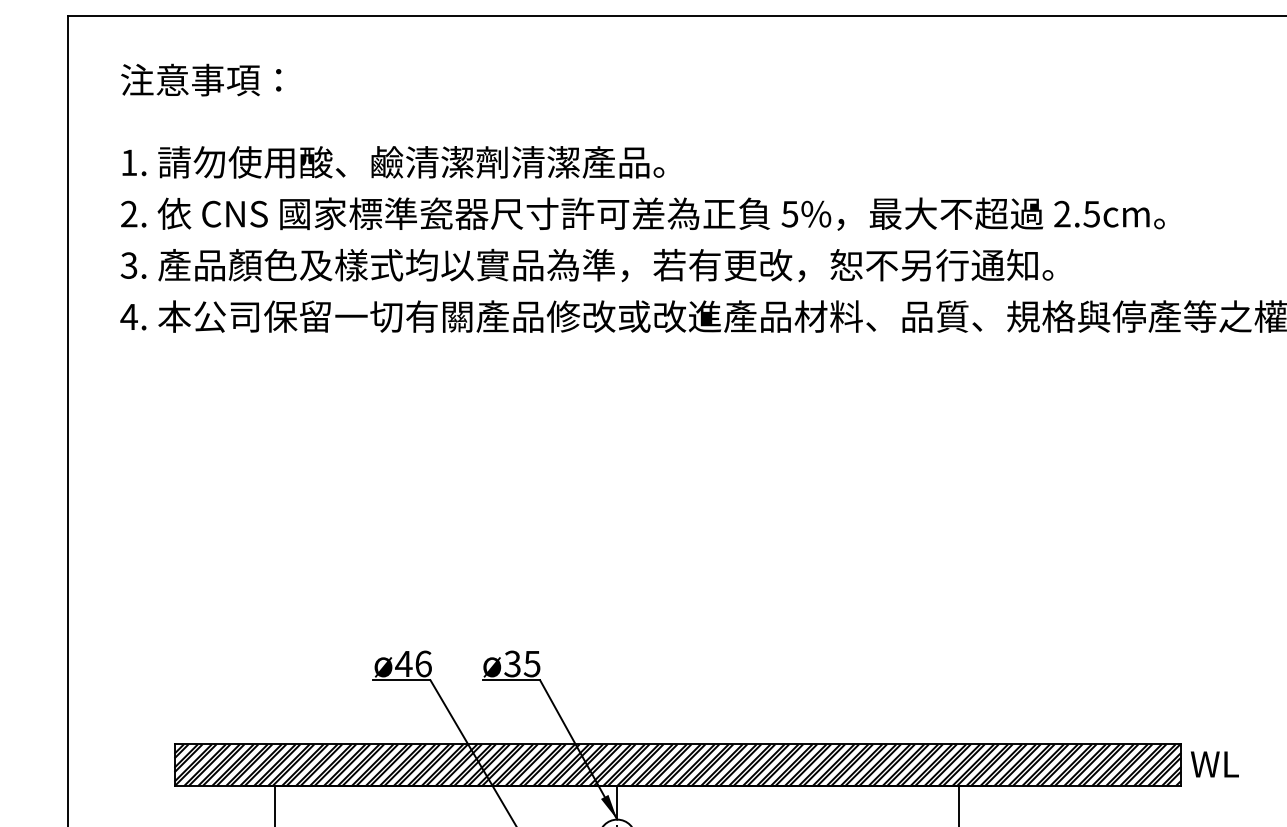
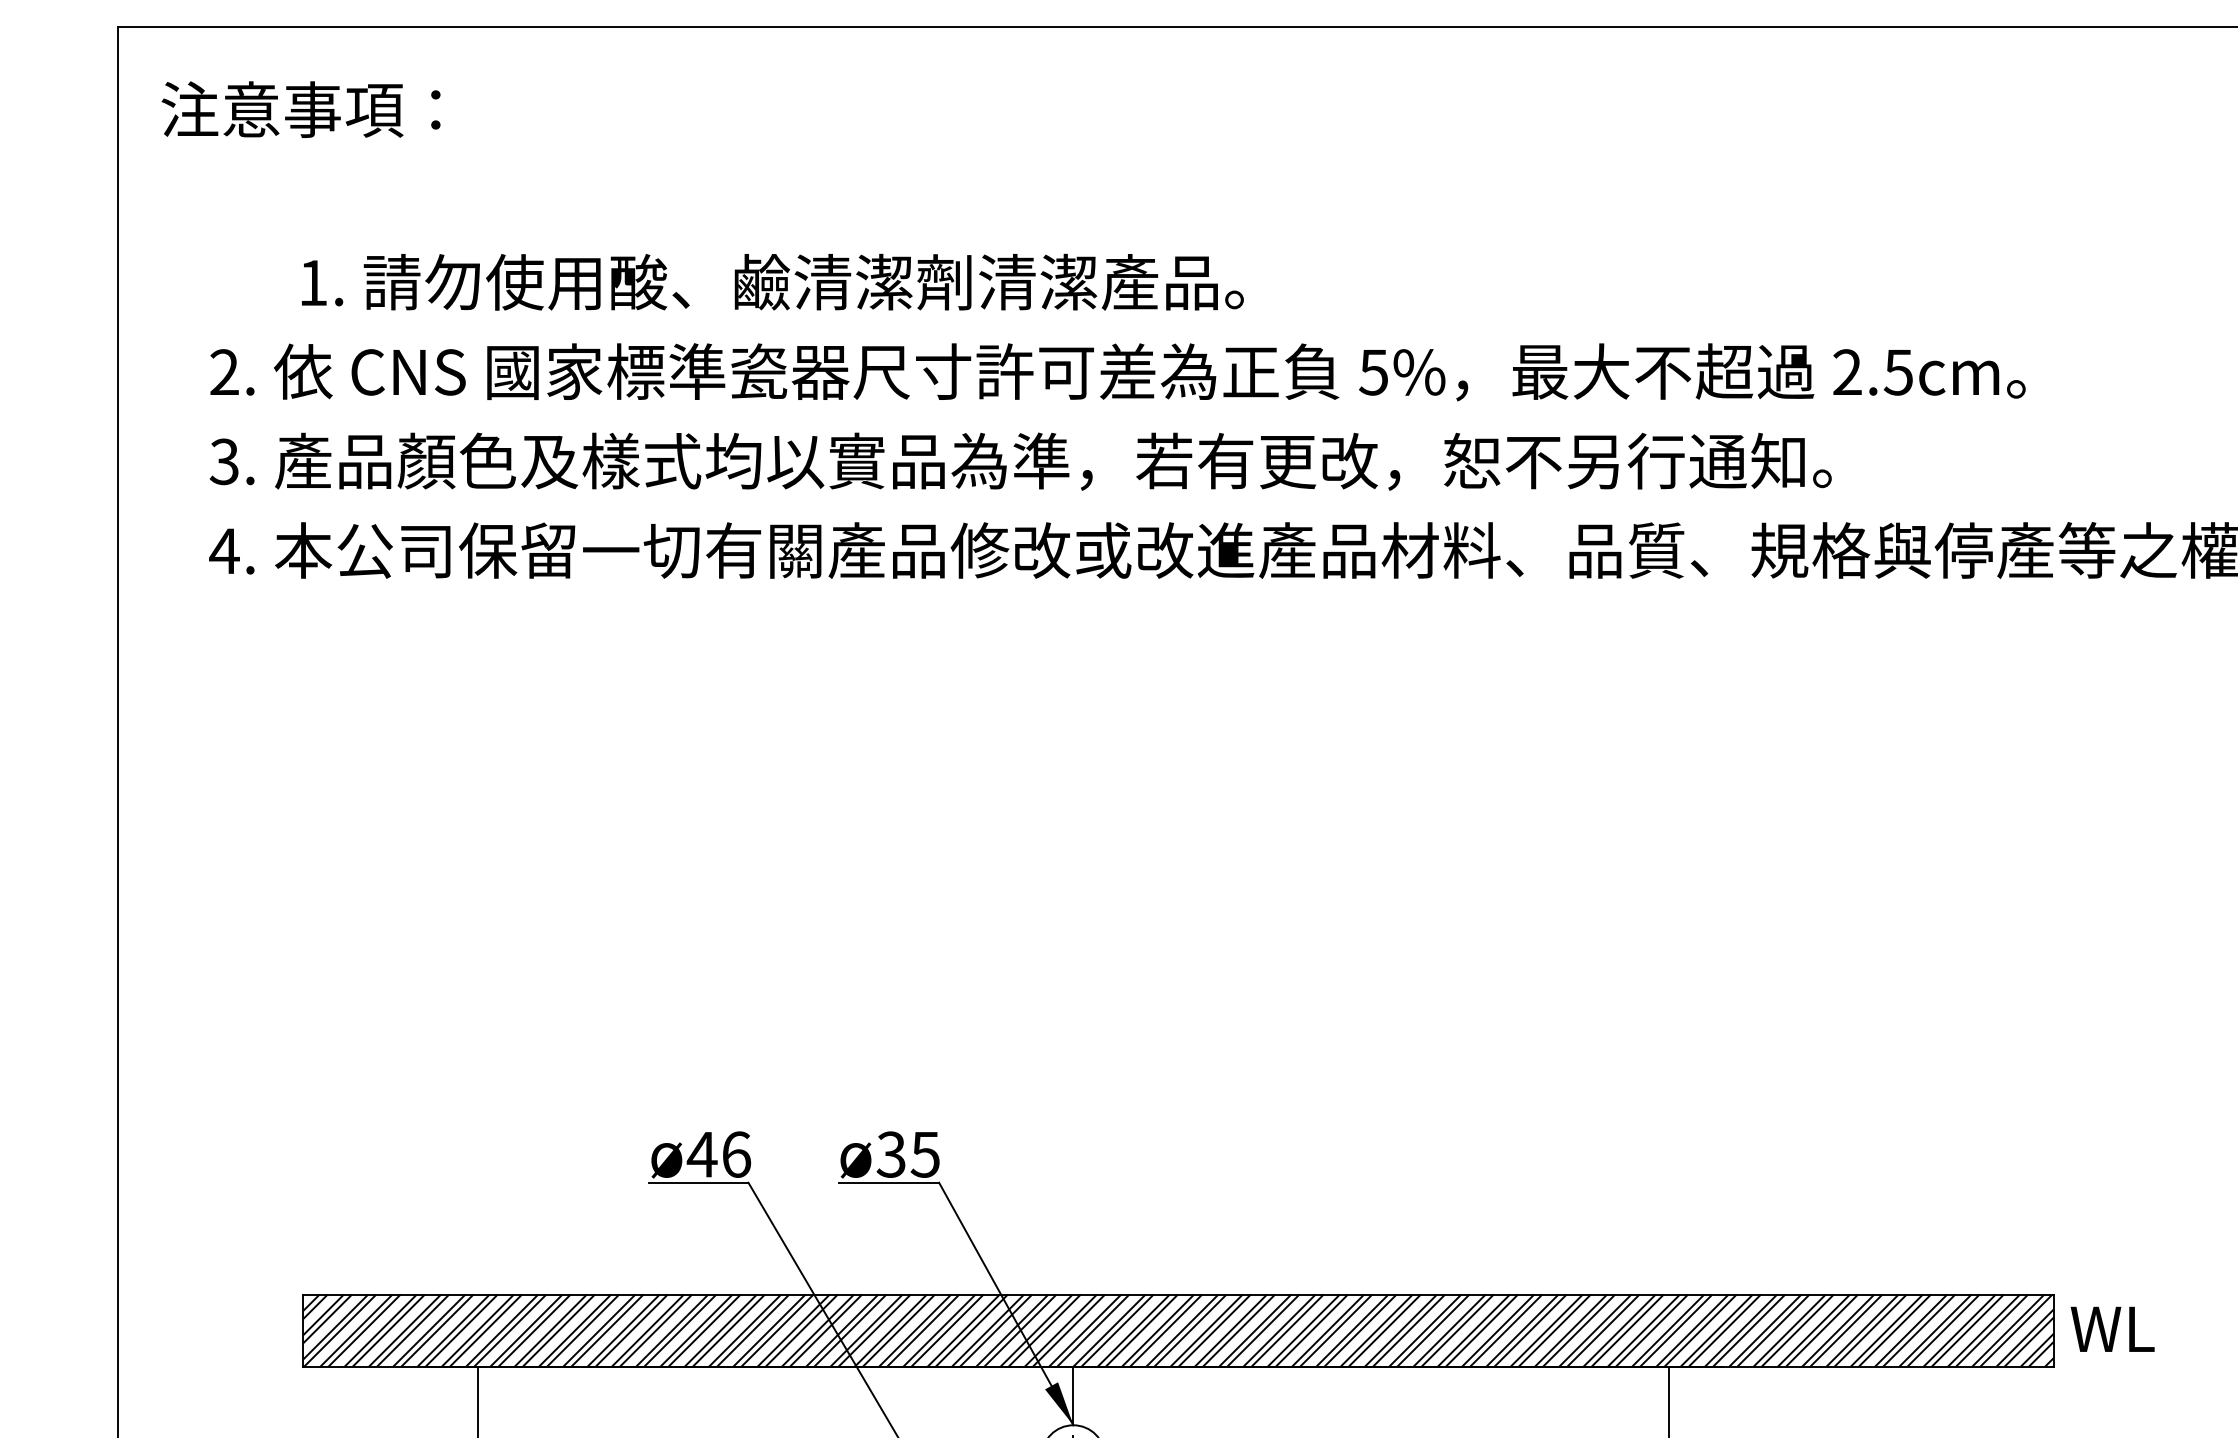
text: (201, 79) -> (301, 108), moved
text: (393, 162) -> (772, 282), moved

